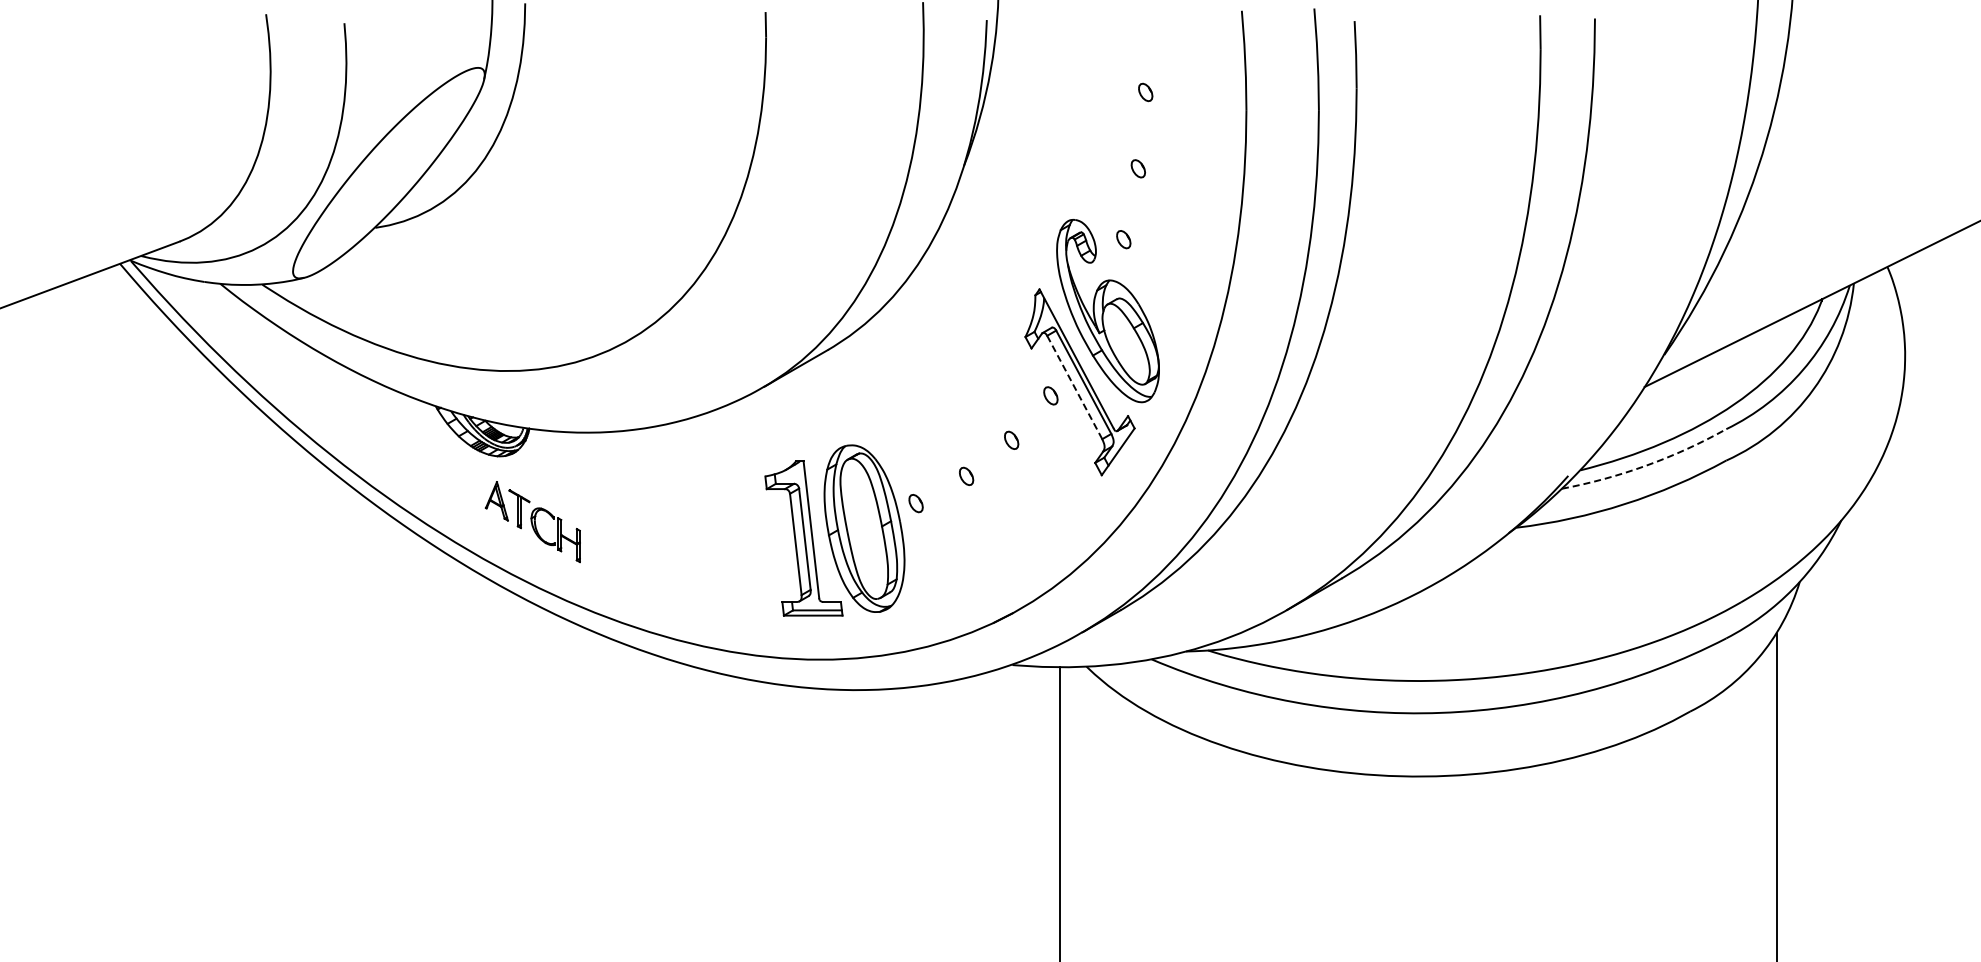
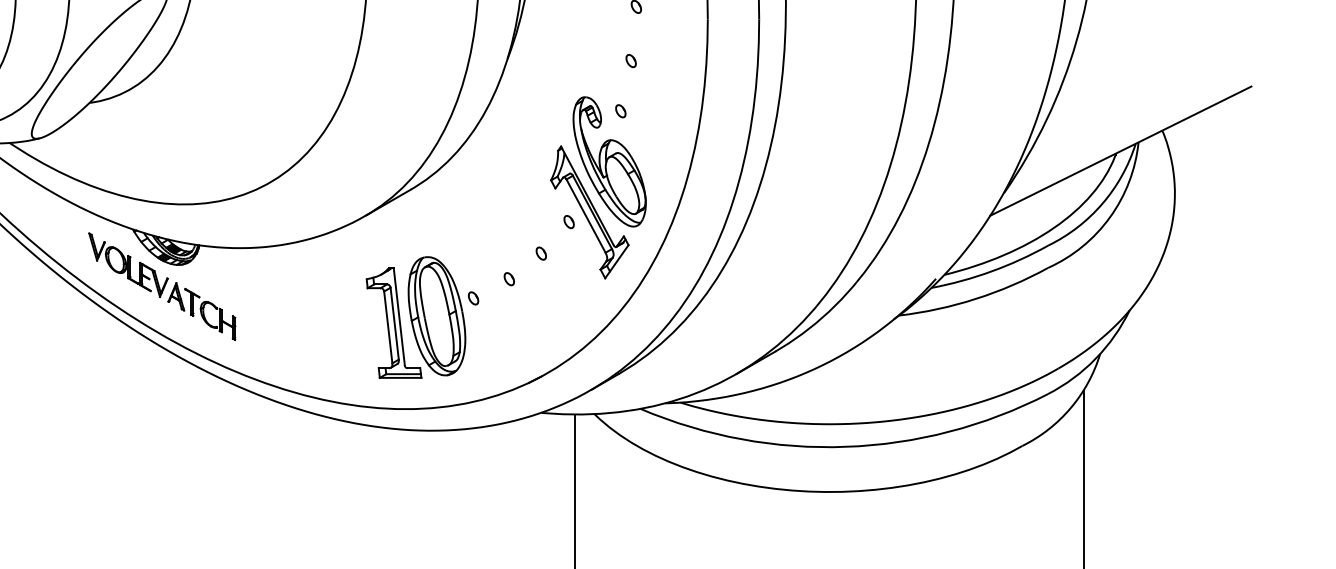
line: (1074, 387) -> (585, 216), dashed -> solid
part: (429, 456) -> (128, 265), added
arc: (1646, 465) -> (991, 271), dashed -> solid

